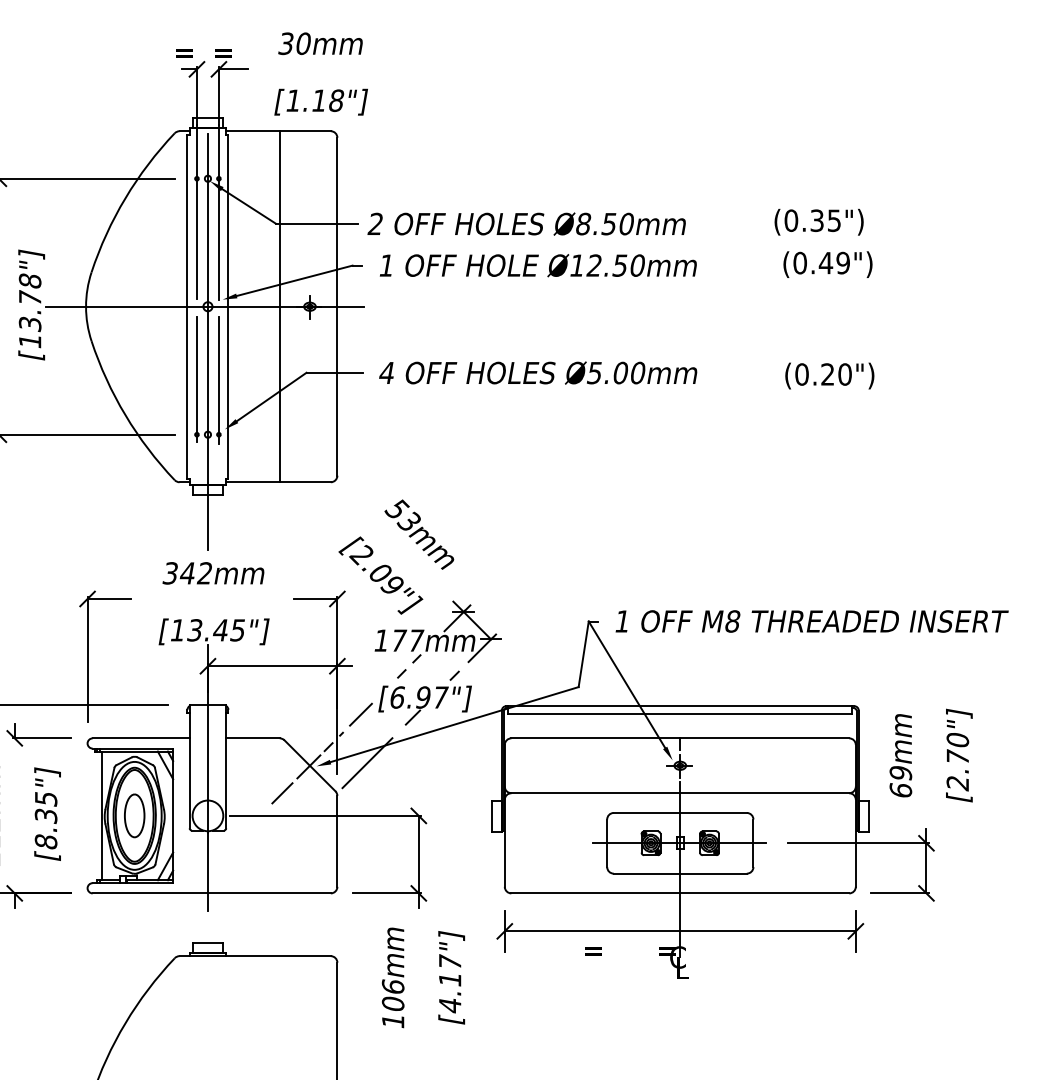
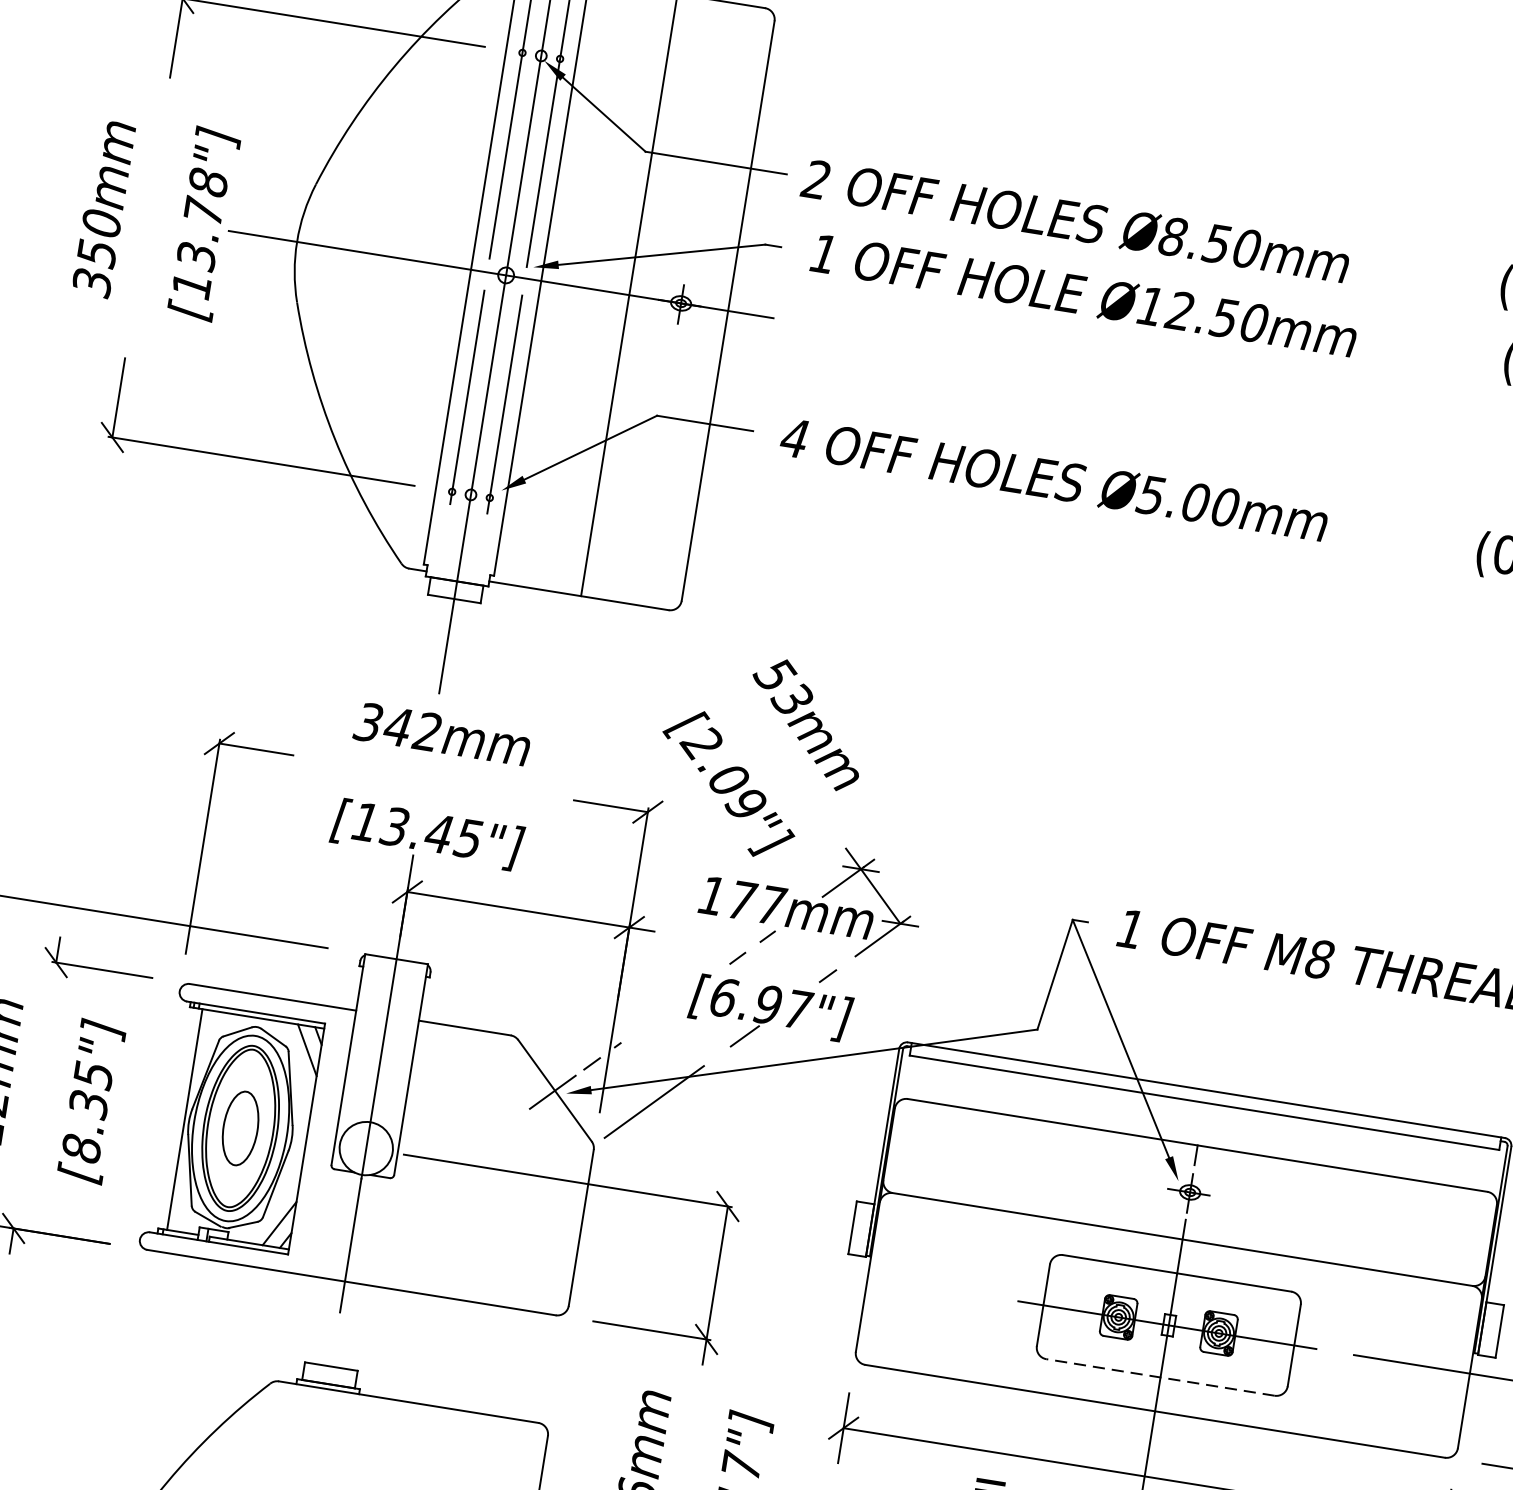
line: (360, 714) -> (655, 1016), removed
line: (282, 793) -> (500, 1130), removed
line: (680, 873) -> (1160, 1377), solid -> dashed

